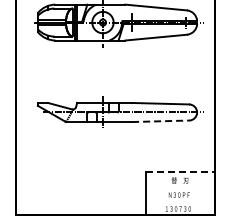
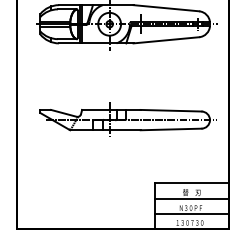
line: (160, 121) -> (170, 129), dashed -> solid
line: (180, 171) -> (192, 182), dashed -> solid
line: (179, 186) -> (191, 198), added
line: (179, 200) -> (191, 213), added

